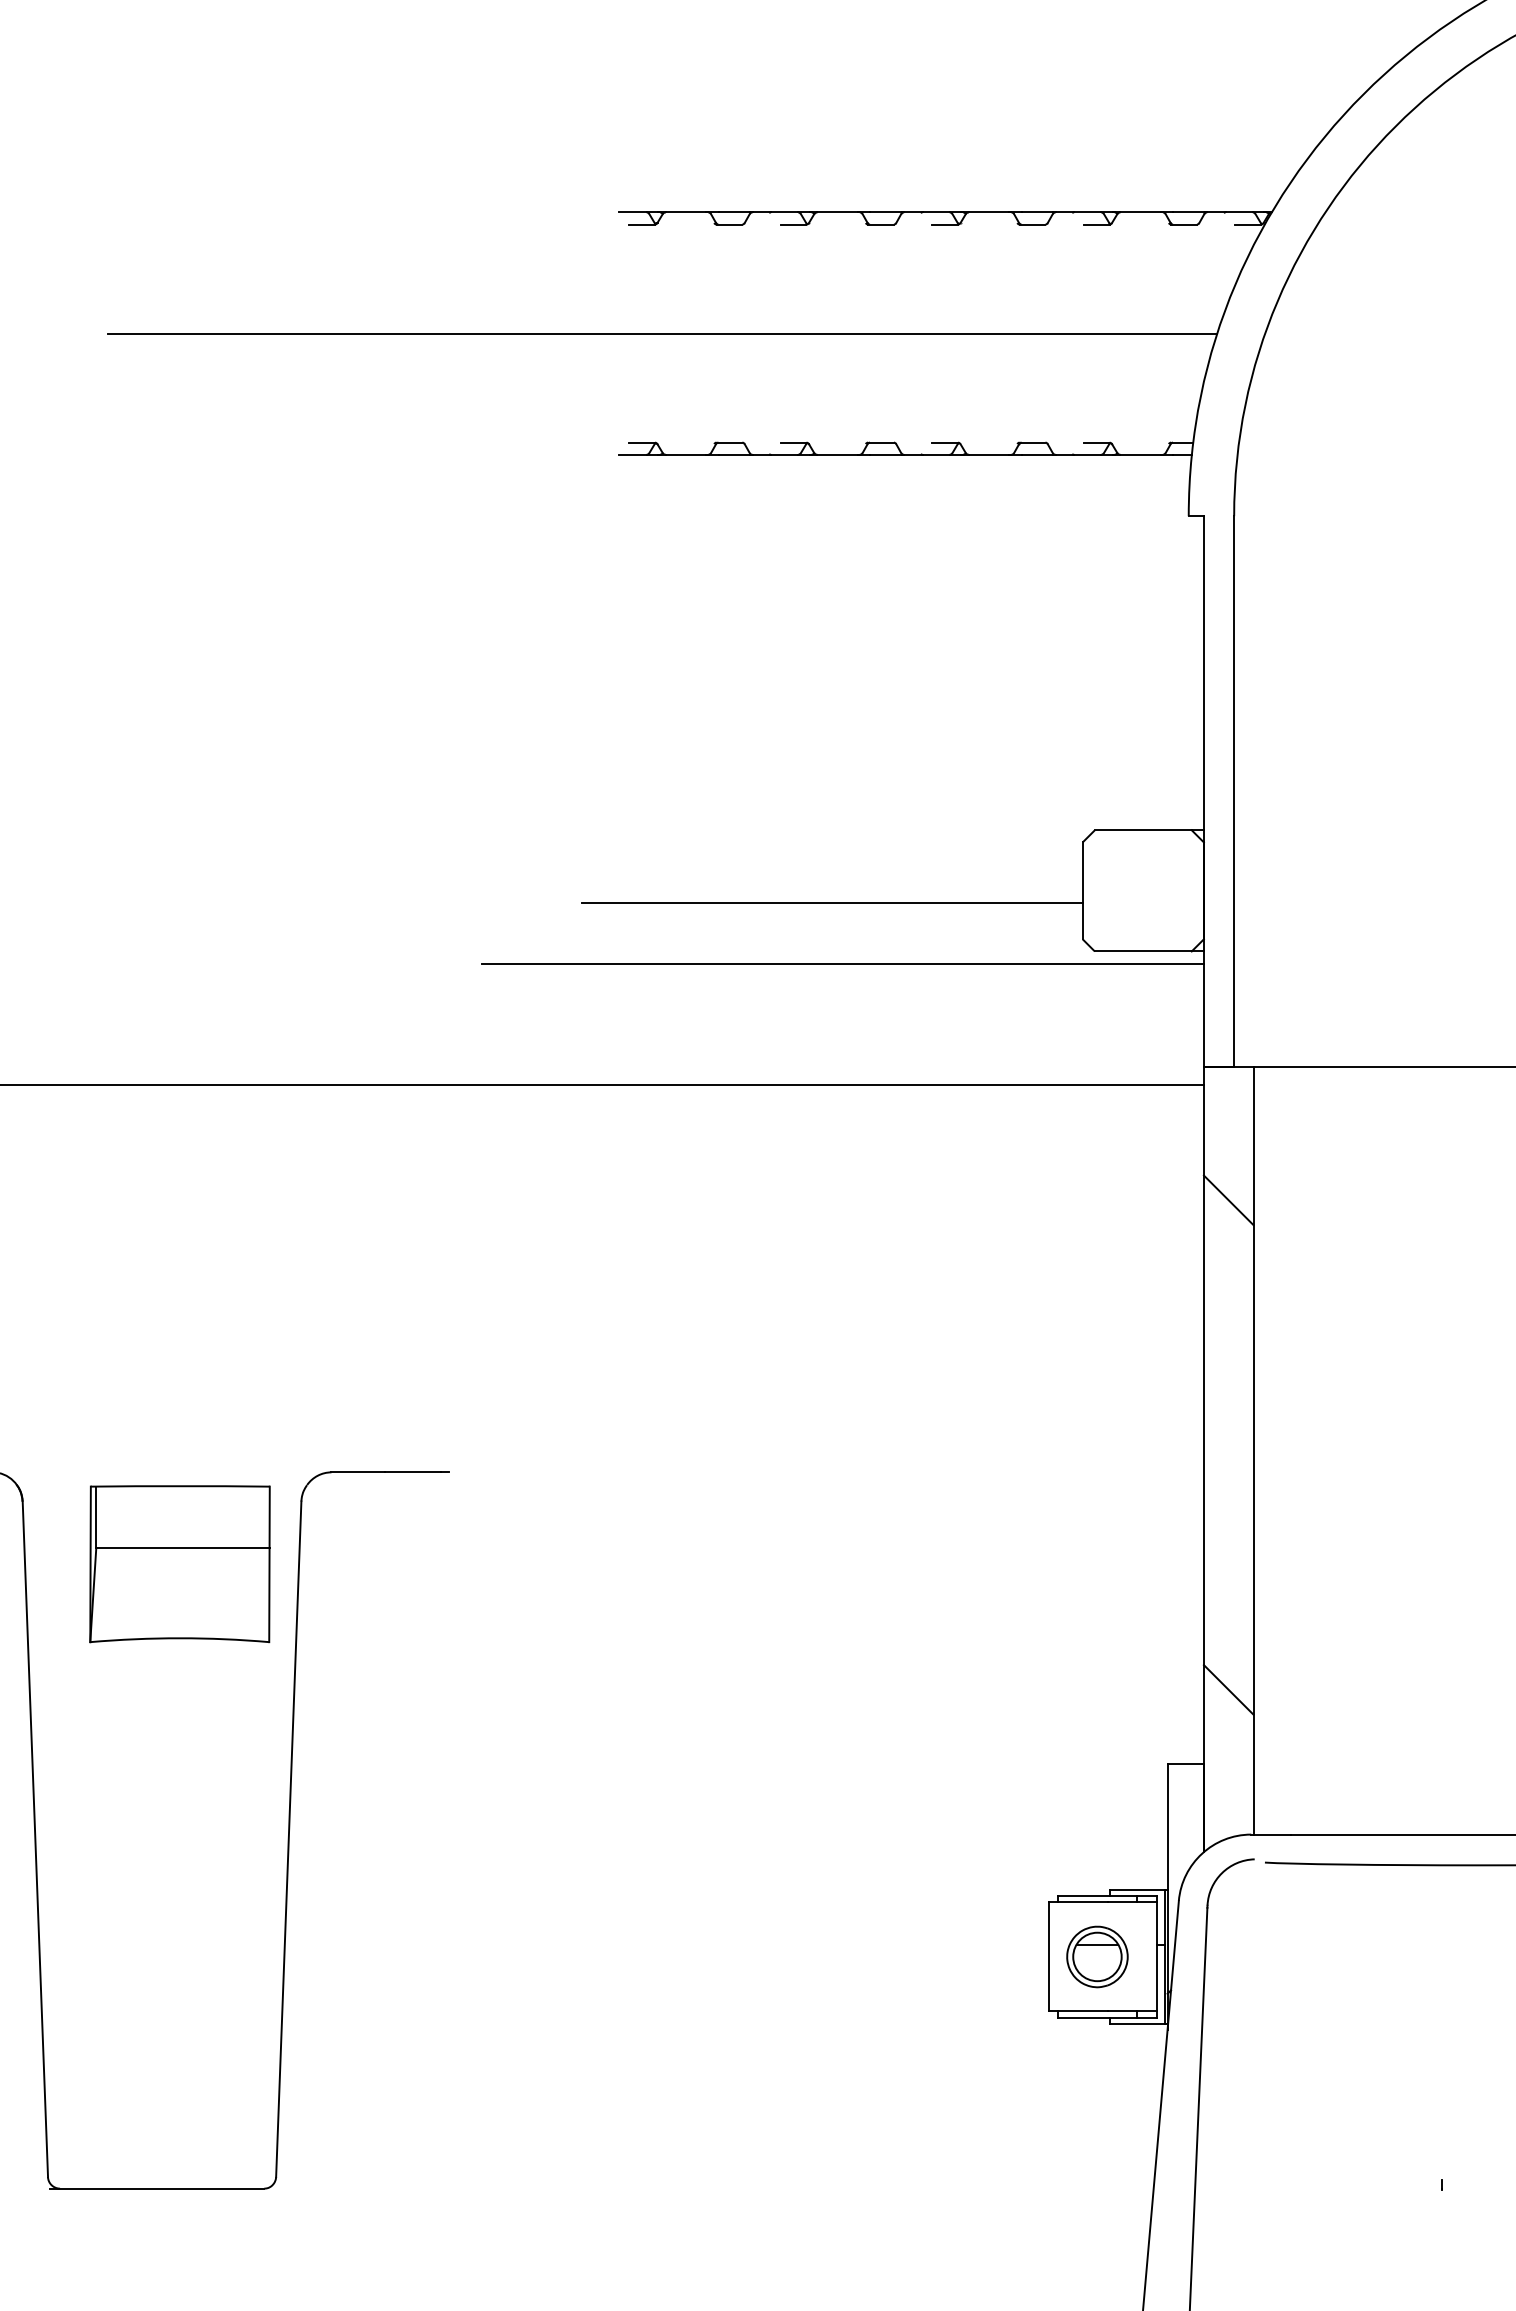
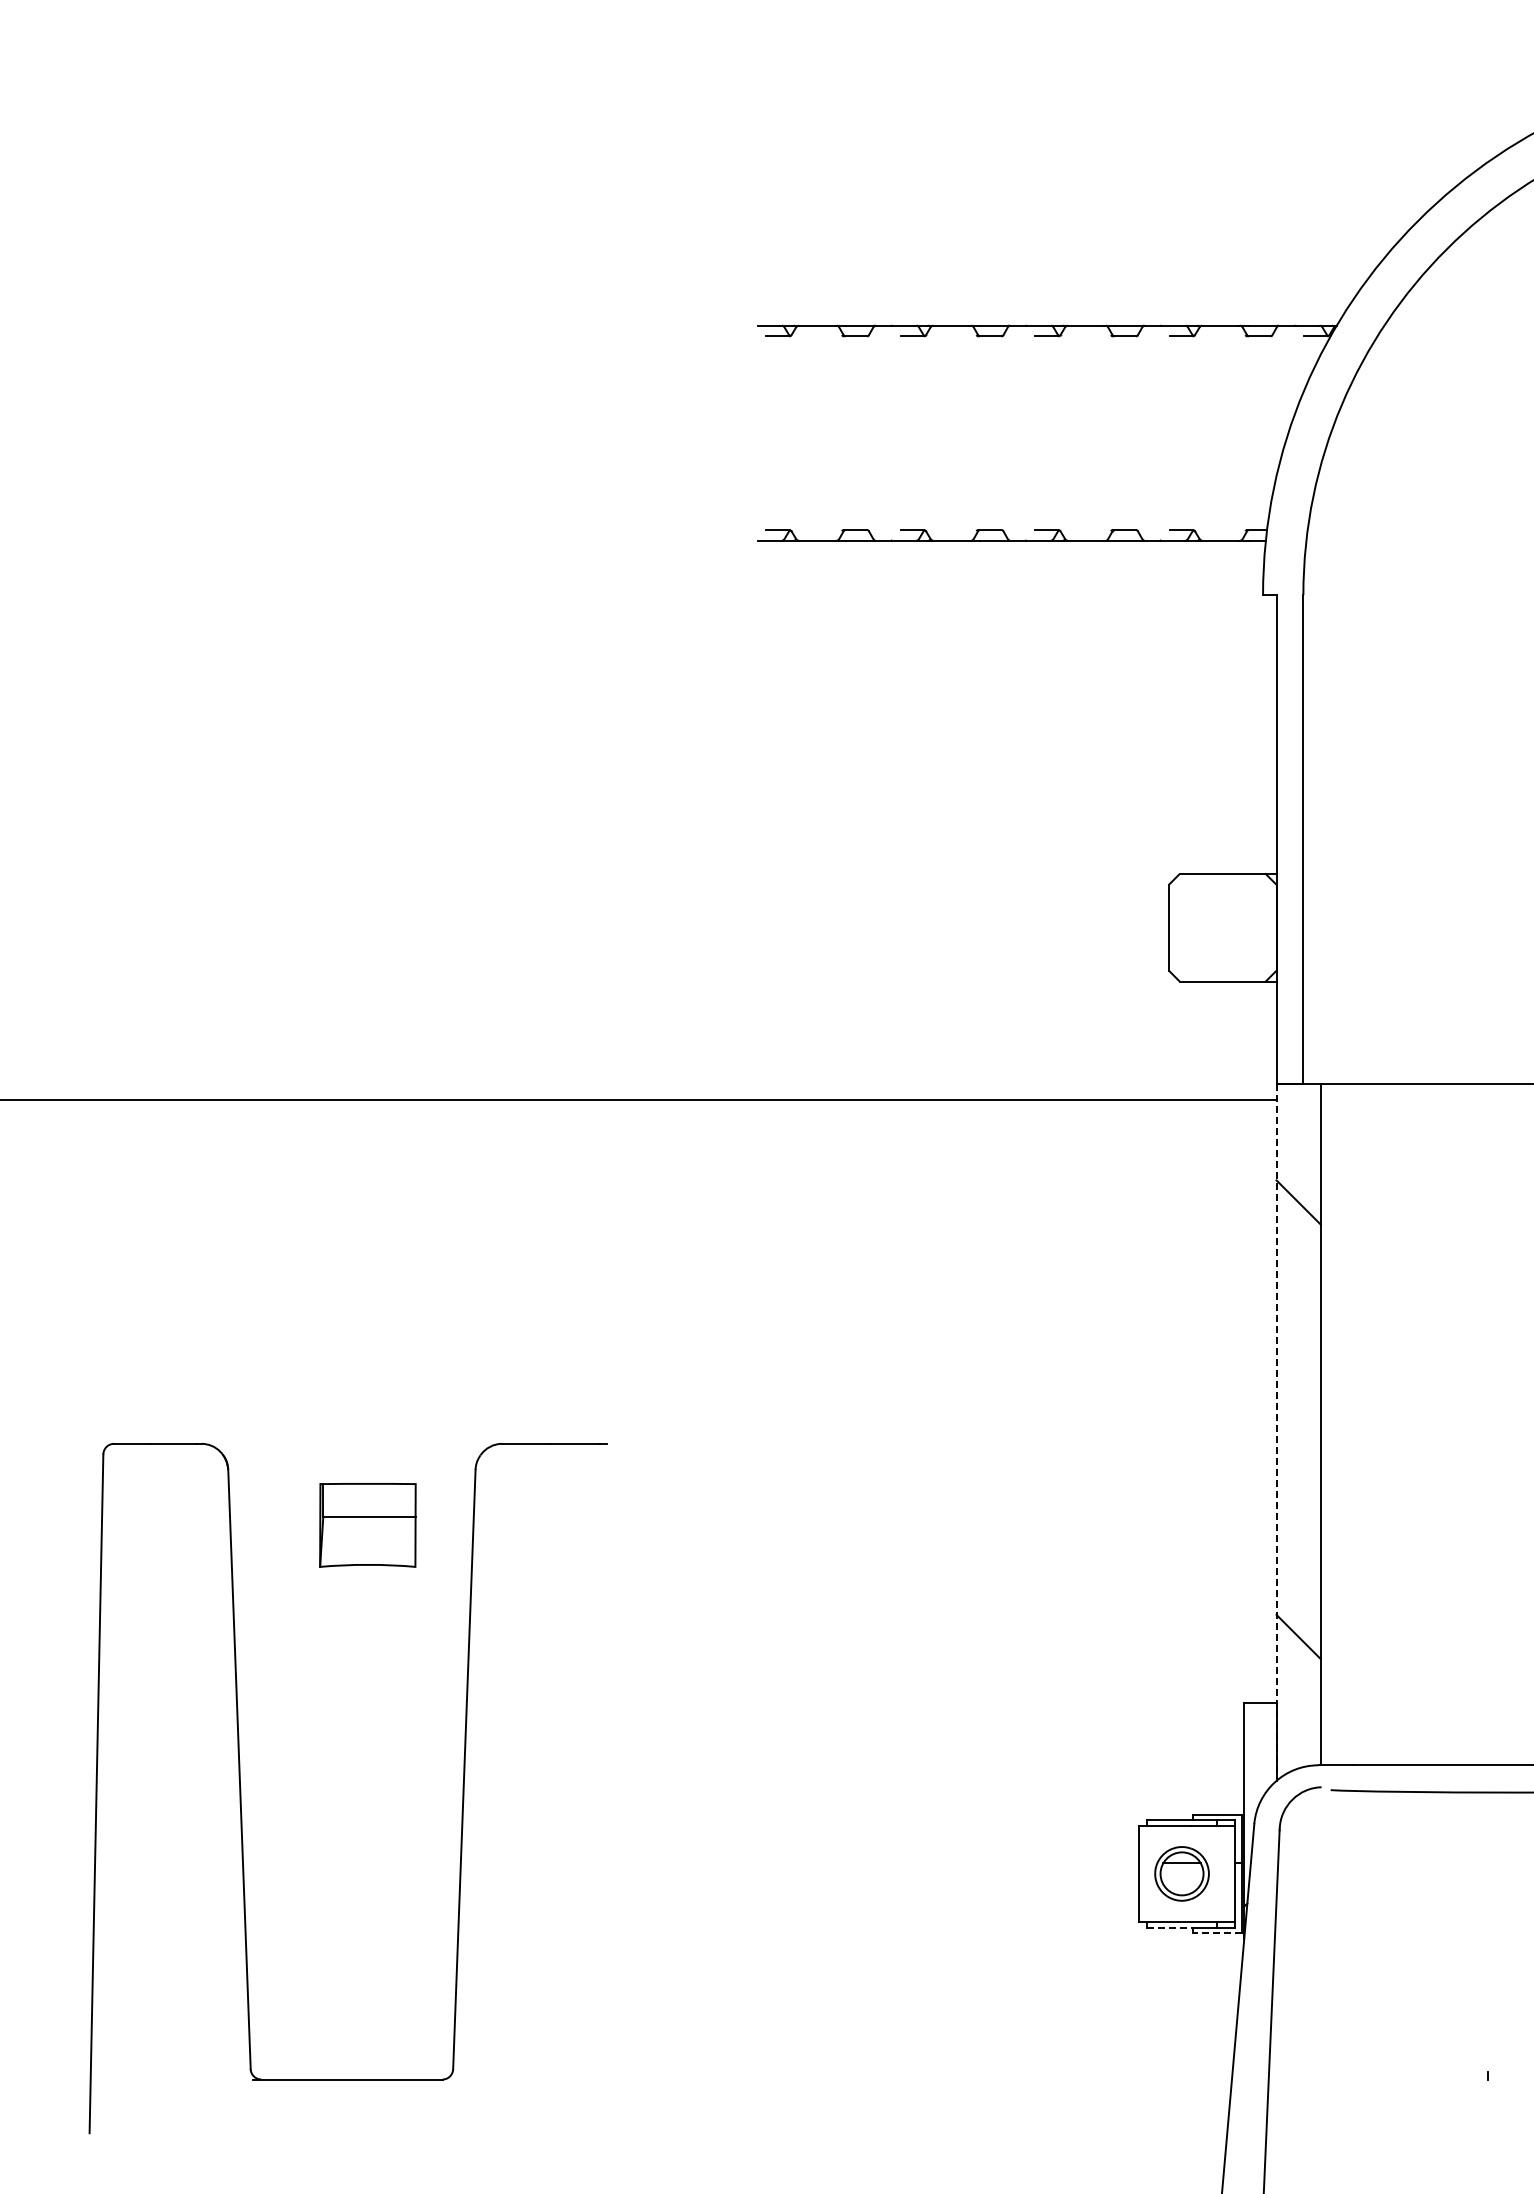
line: (661, 333) -> (795, 433), removed
line: (832, 902) -> (946, 938), removed
line: (842, 963) -> (955, 992), removed
line: (1203, 1460) -> (1276, 1433), solid -> dashed
part: (179, 1564) -> (367, 1525), size x0.6
line: (1084, 2017) -> (1170, 1927), solid -> dashed
line: (1136, 2024) -> (1216, 1933), solid -> dashed

